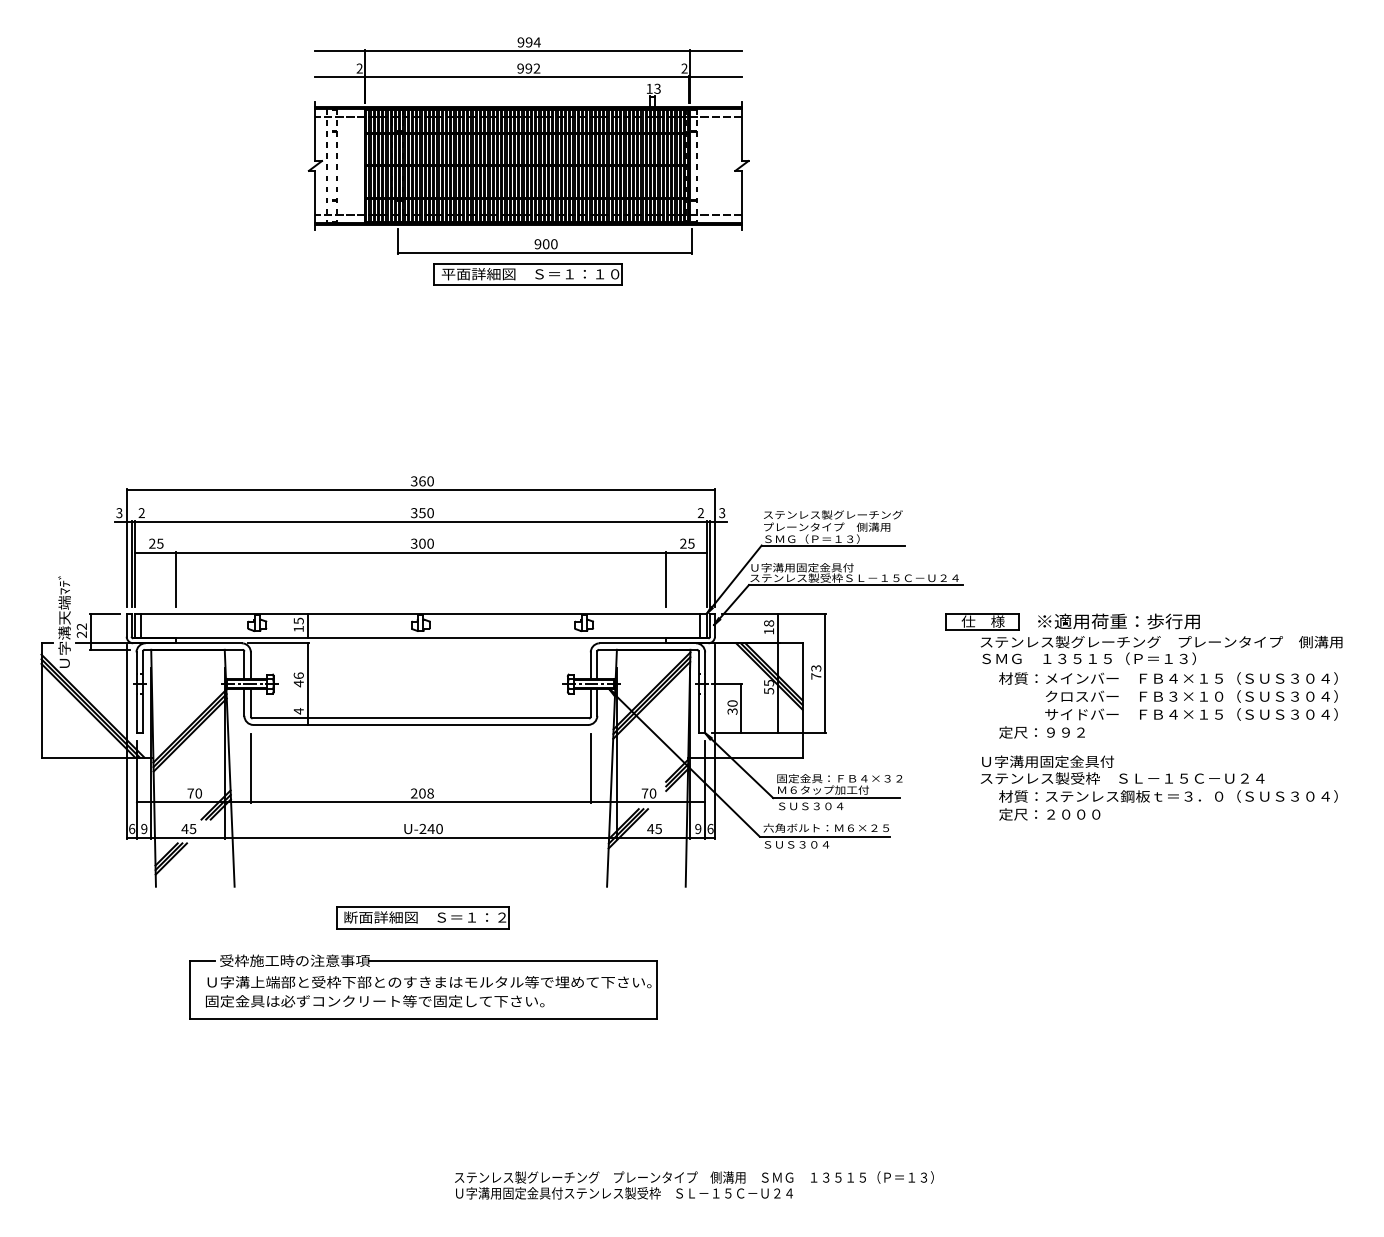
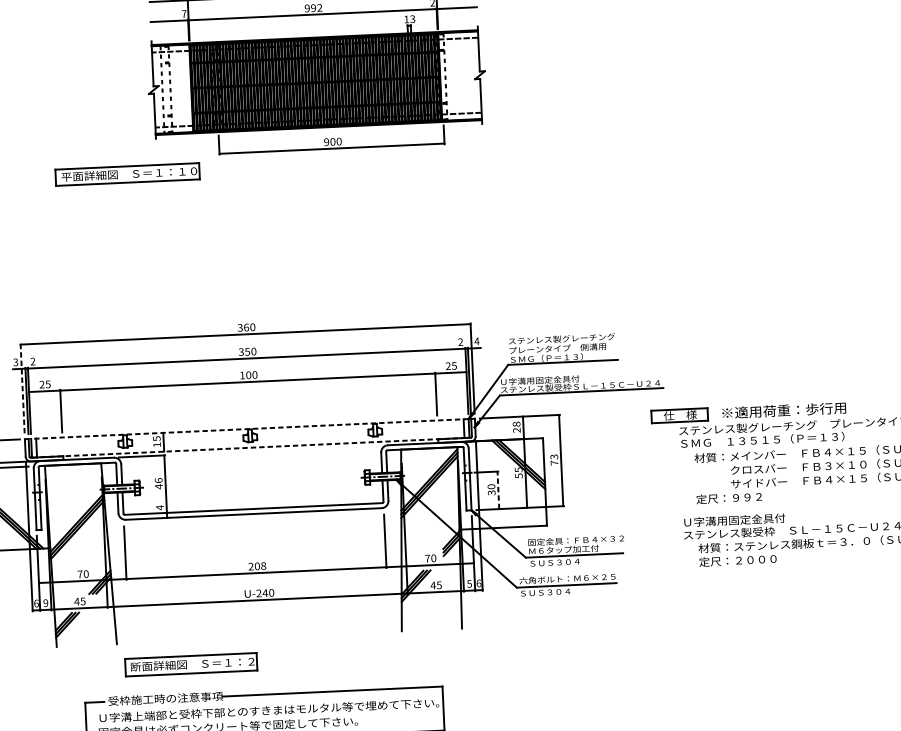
text: (359, 68) -> (184, 13), 2 -> 7
part: (527, 274) -> (126, 174), moved
text: (721, 513) -> (476, 341), 3 -> 4
text: (413, 543) -> (241, 375), 300 -> 100
line: (126, 548) -> (22, 389), solid -> dashed
line: (420, 613) -> (249, 428), solid -> dashed
text: (768, 631) -> (516, 430), 18 -> 28
line: (420, 638) -> (250, 447), solid -> dashed
line: (741, 708) -> (498, 490), solid -> dashed
text: (698, 828) -> (469, 583), 9 -> 5
part: (422, 917) -> (190, 664), moved

